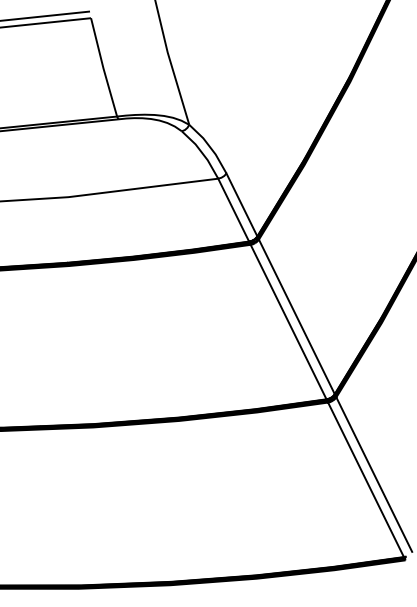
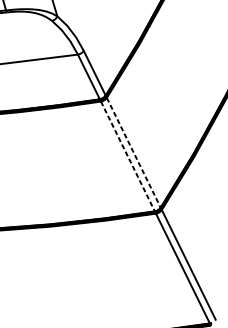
line: (297, 317) -> (134, 153), solid -> dashed
line: (288, 322) -> (127, 156), solid -> dashed

